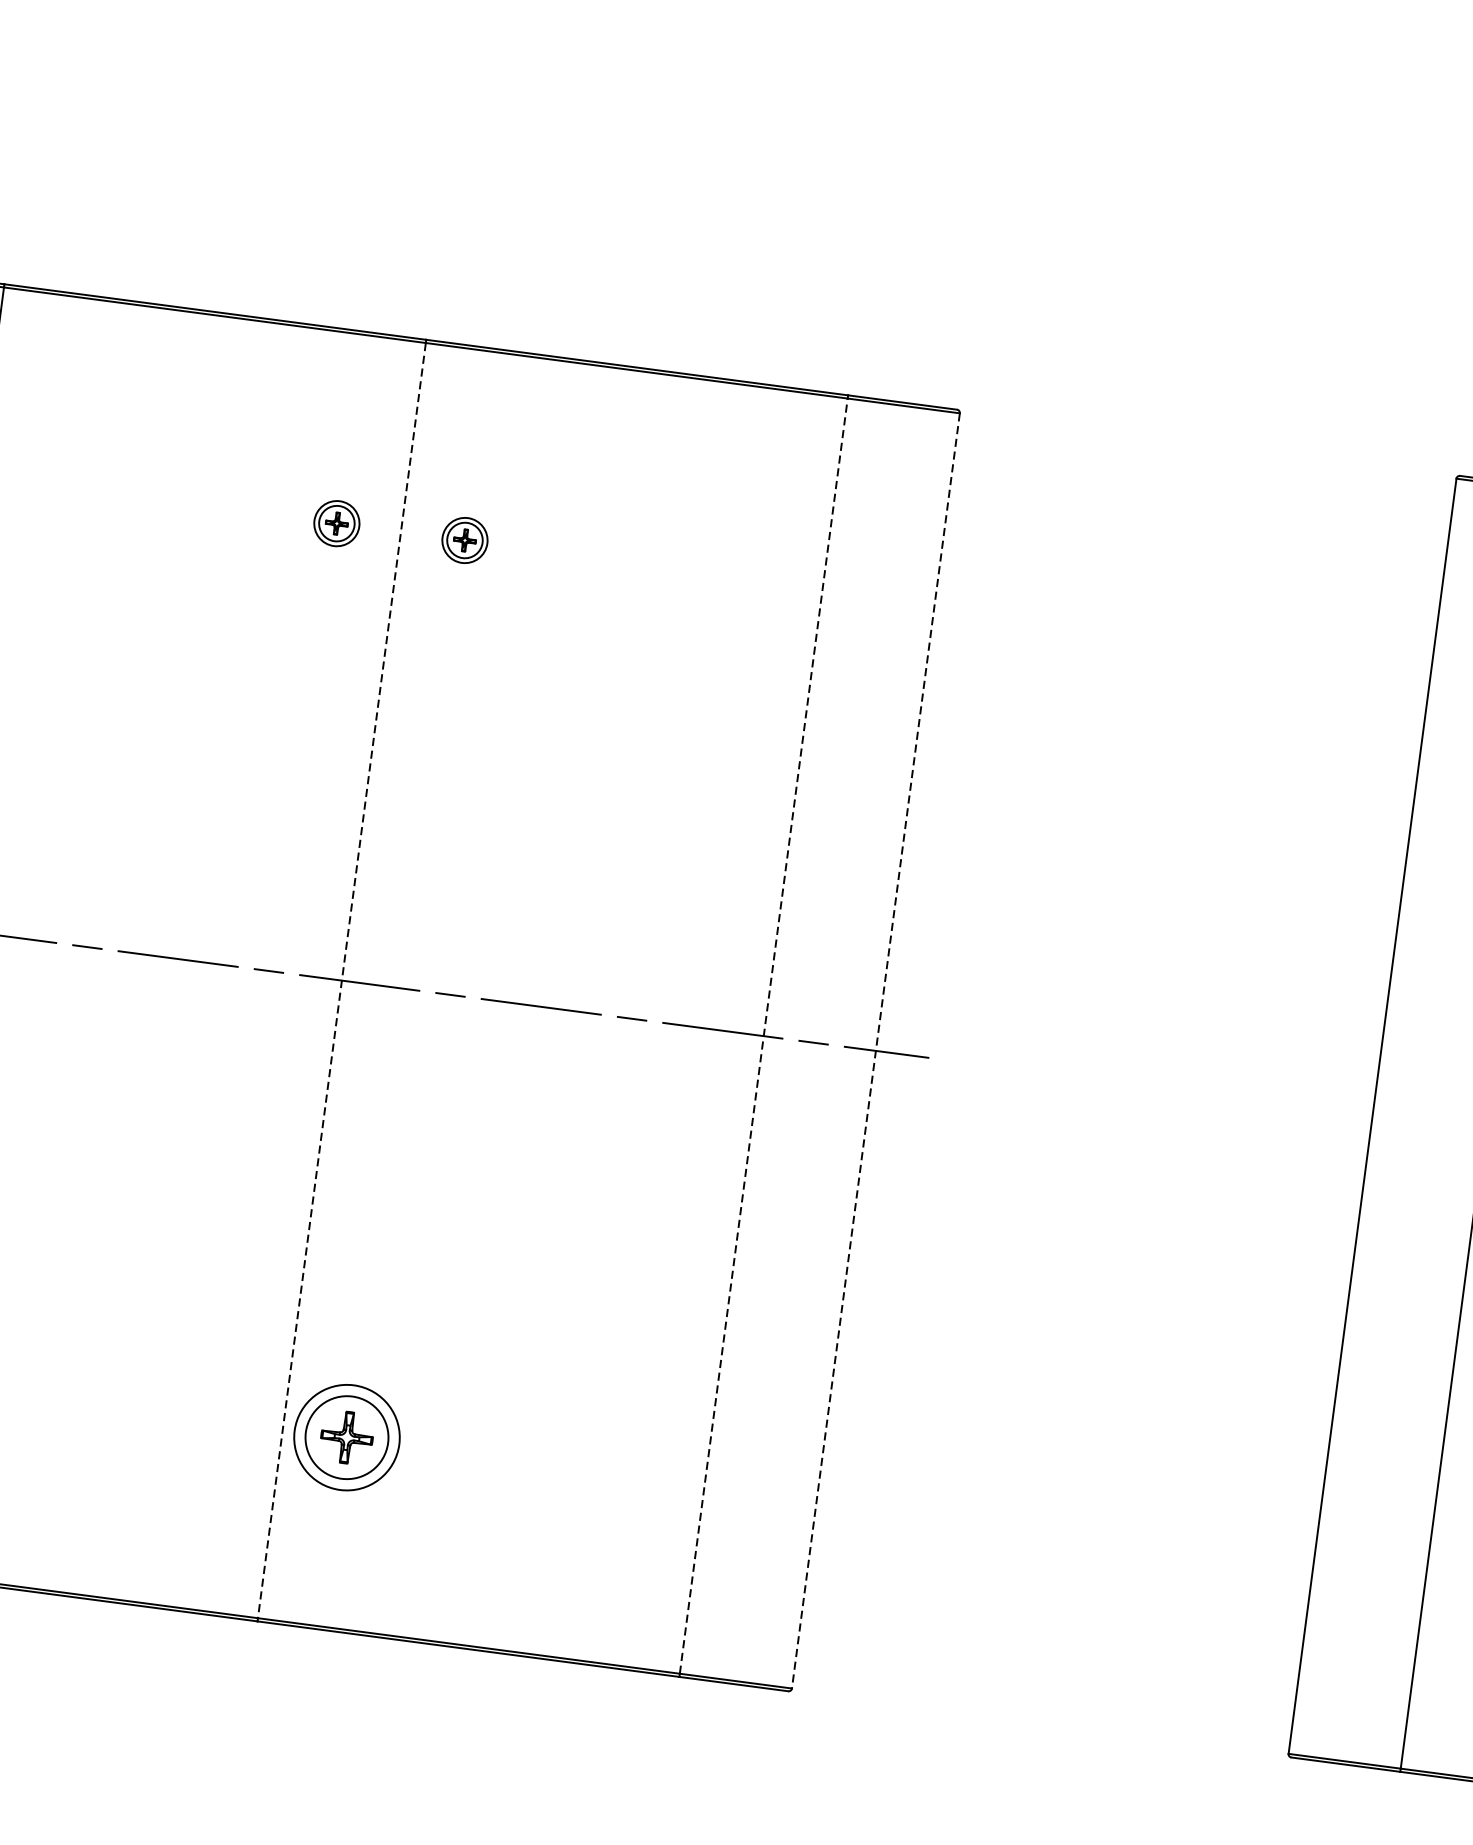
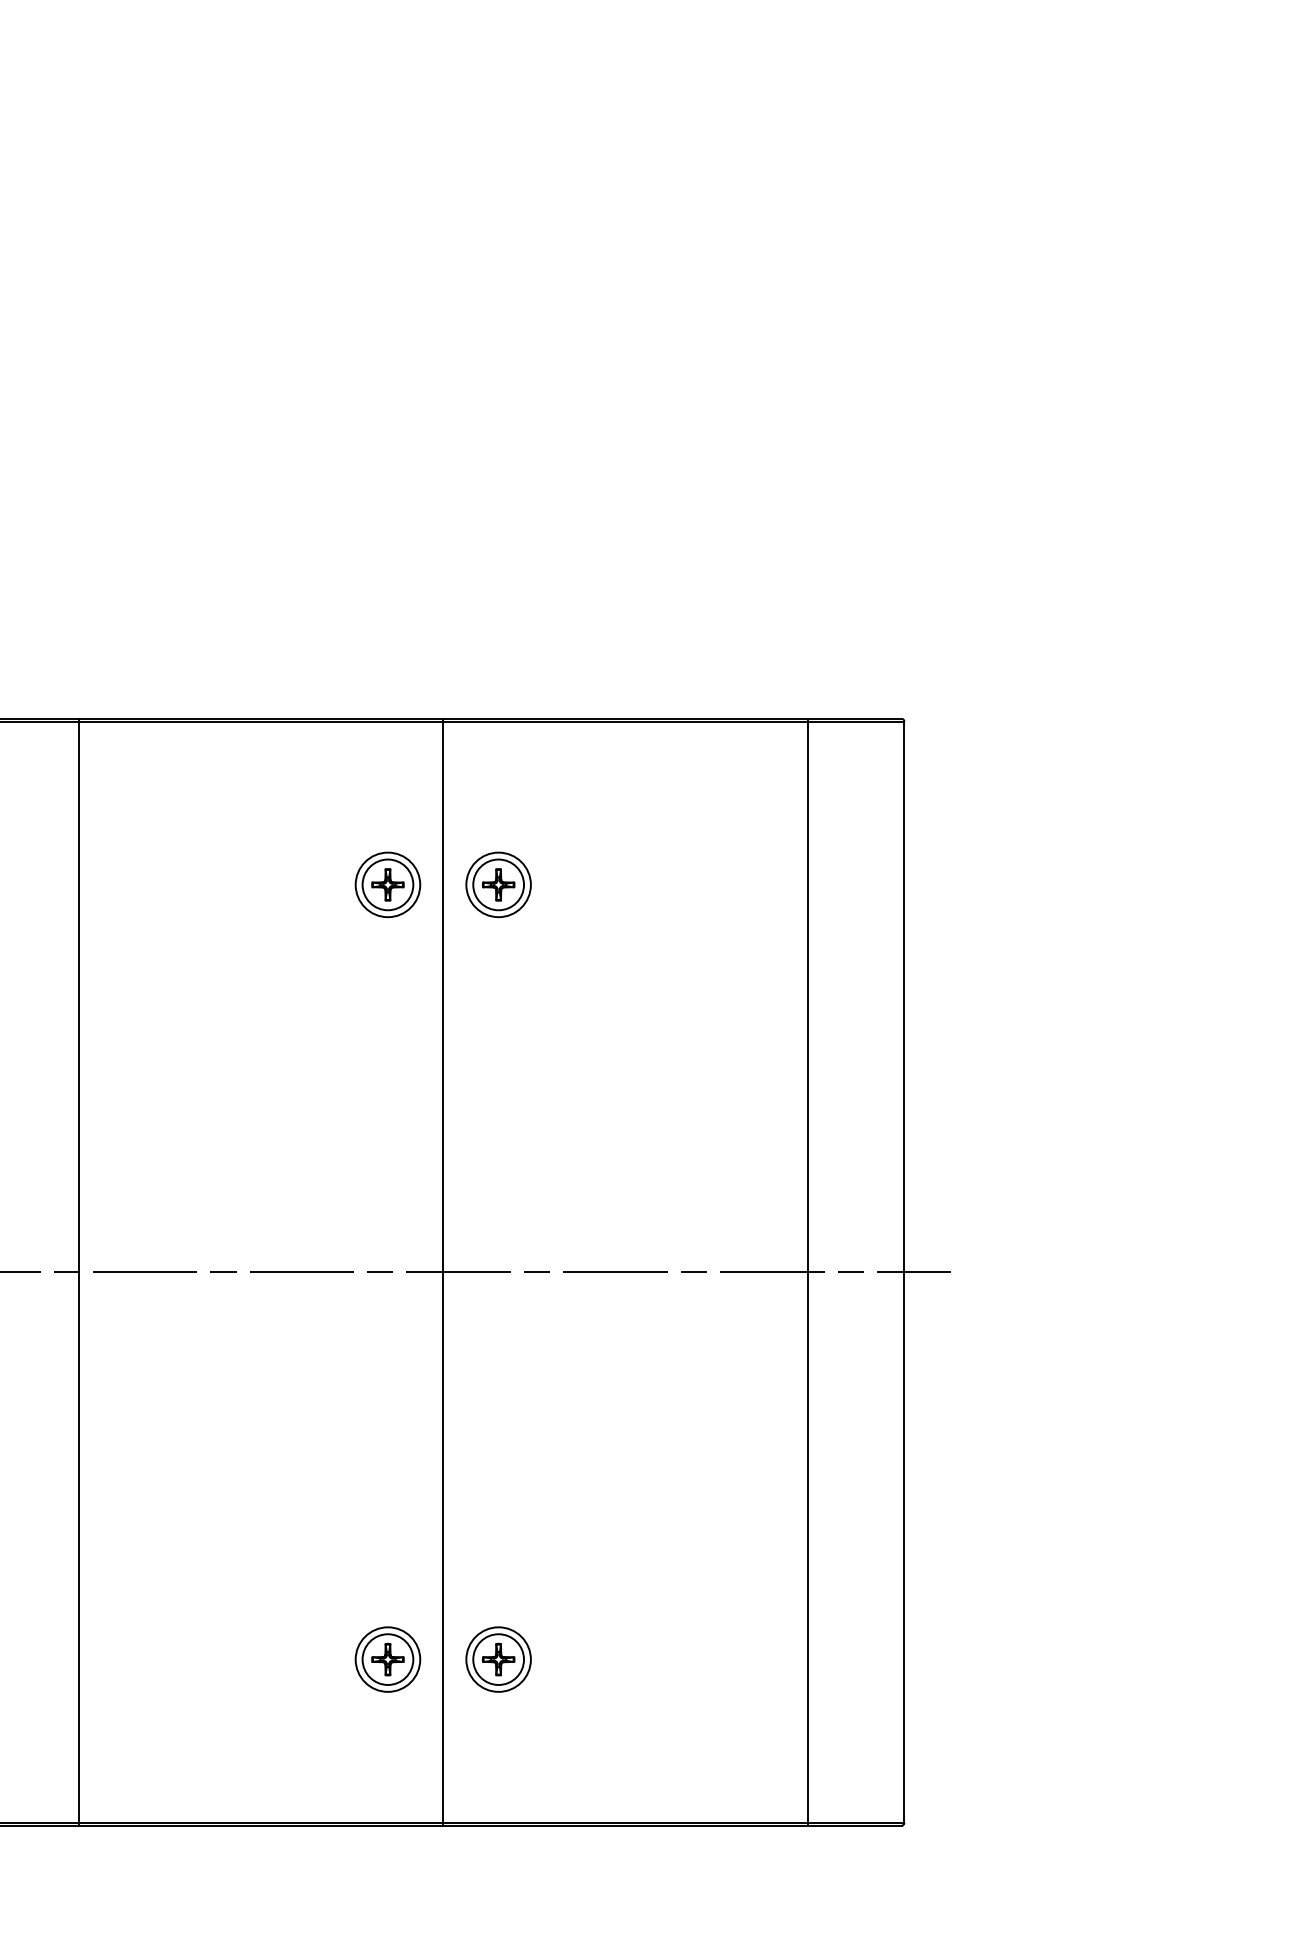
part: (336, 523) -> (387, 884), size x1.67
part: (464, 539) -> (498, 884), size x1.67
line: (342, 980) -> (443, 1272), dashed -> solid
line: (763, 1036) -> (807, 1272), dashed -> solid
line: (875, 1051) -> (904, 1272), dashed -> solid
part: (218, 1420) -> (387, 1659), added
part: (346, 1437) -> (498, 1659), size x0.71

